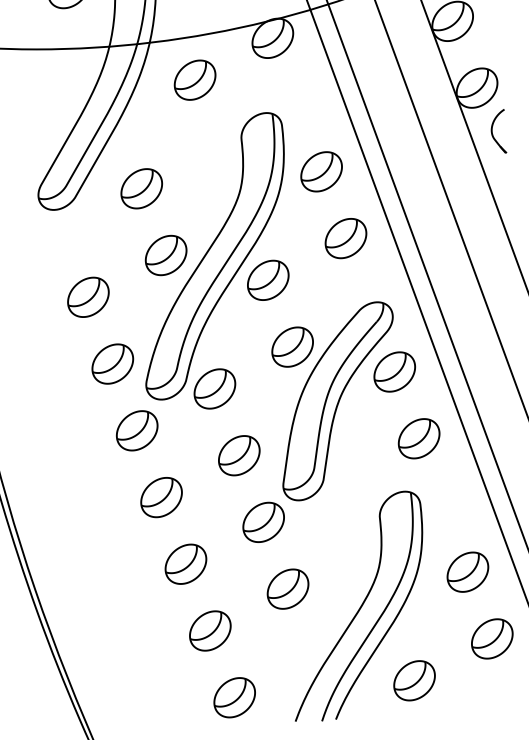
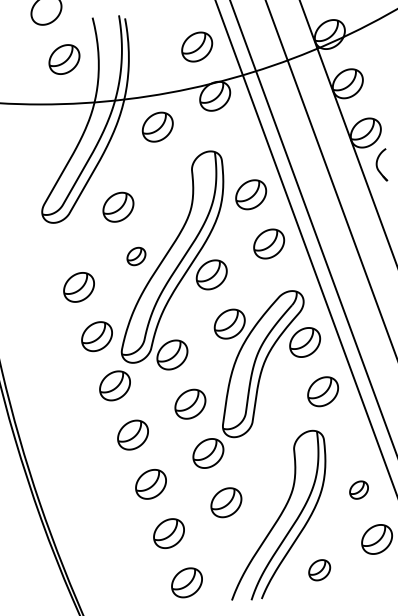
part: (166, 255) -> (136, 256), size x0.6
part: (467, 571) -> (358, 489), size x0.6
part: (414, 679) -> (319, 569), size x0.7

